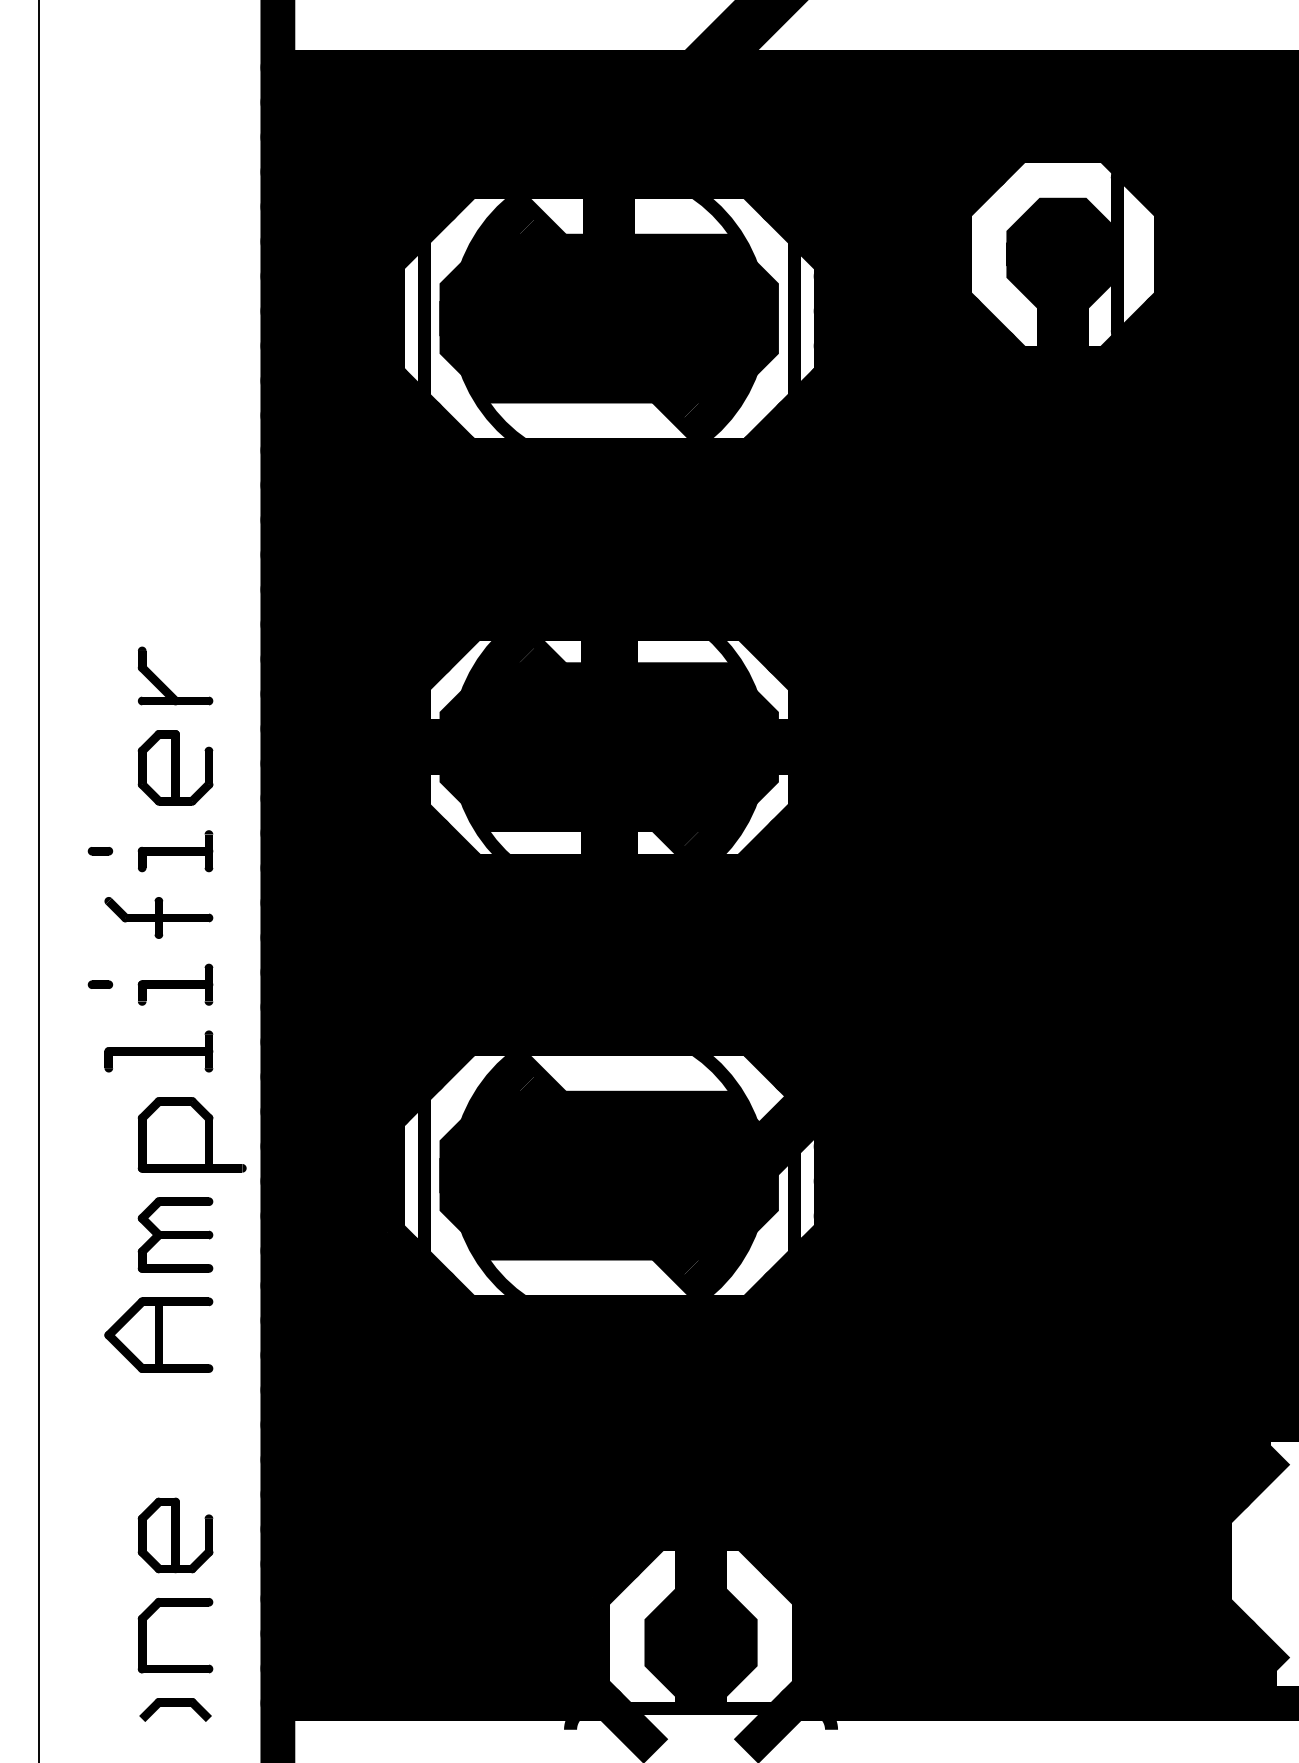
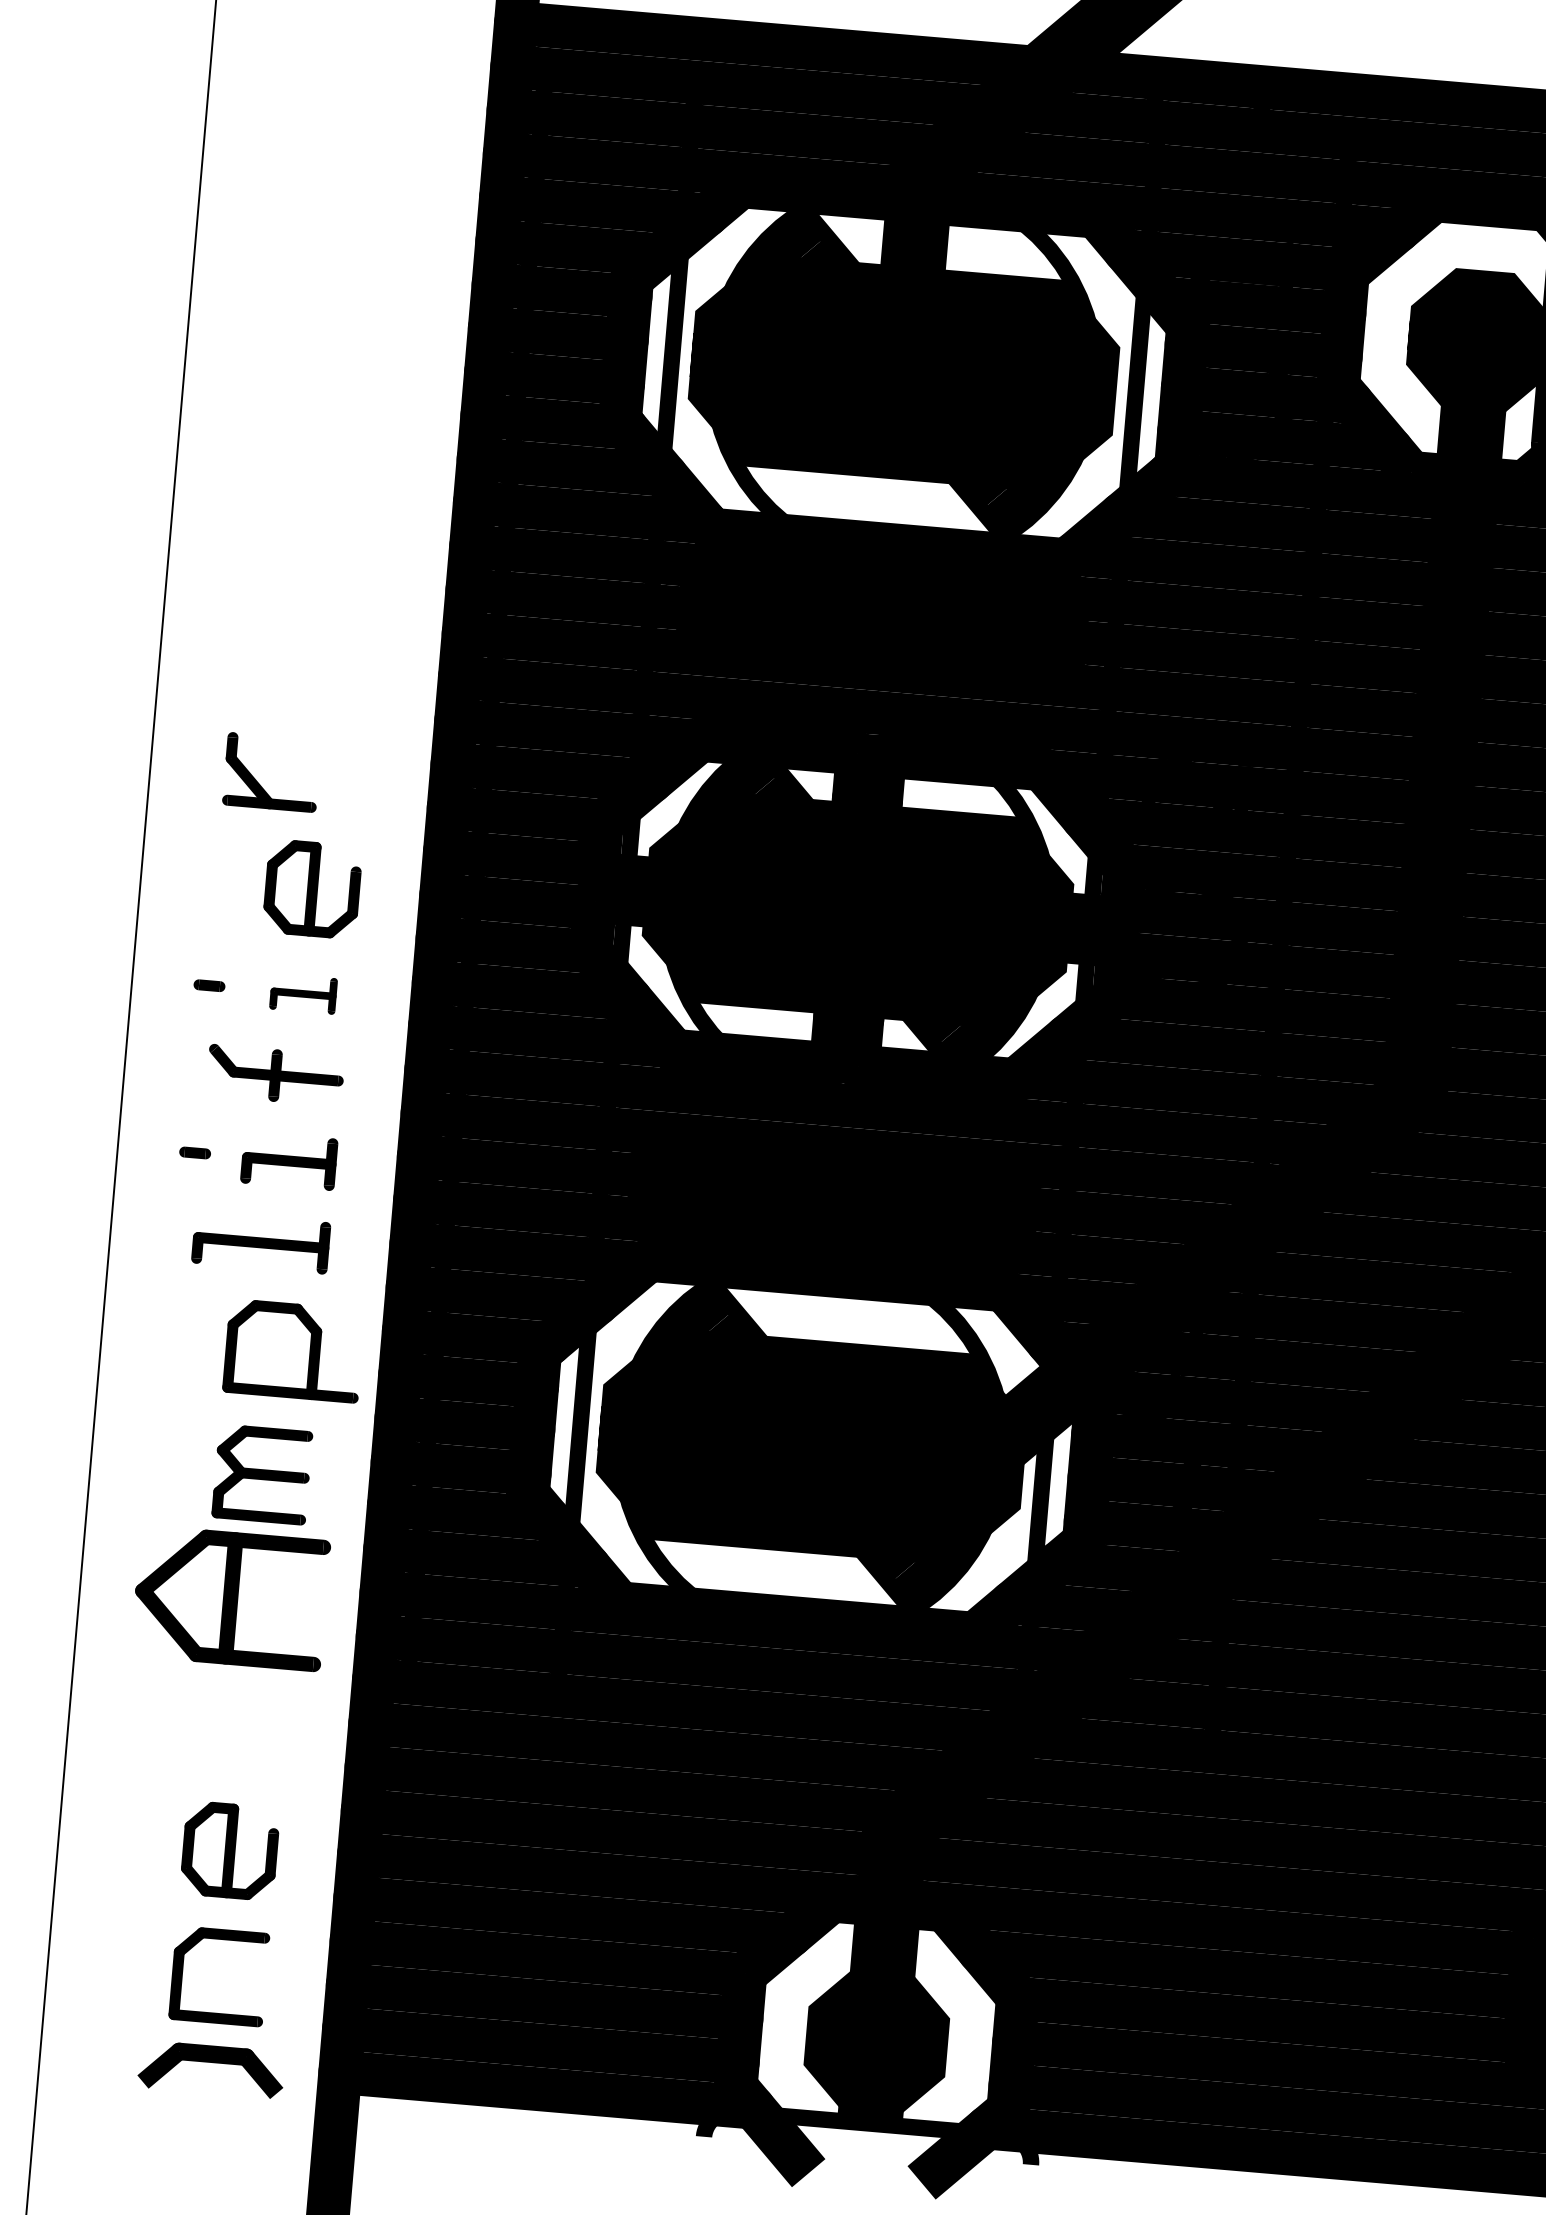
part: (165, 684) -> (258, 782), moved
part: (175, 851) -> (303, 994), size x0.7
part: (158, 1334) -> (230, 1597), size x1.4
part: (175, 1709) -> (211, 2068), size x1.6

